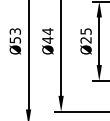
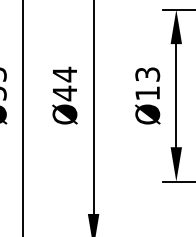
text: (85, 35) -> (146, 83), Ø25 -> Ø13

